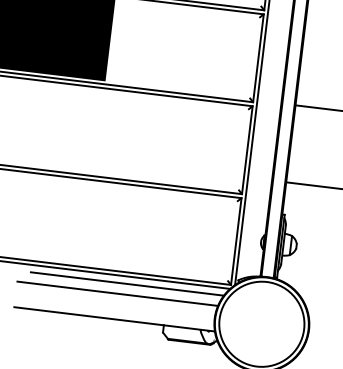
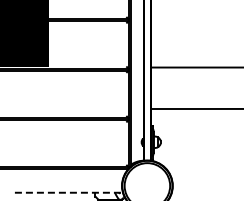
line: (127, 284) -> (73, 173), removed
line: (117, 292) -> (68, 178), removed
line: (115, 318) -> (69, 192), solid -> dashed

